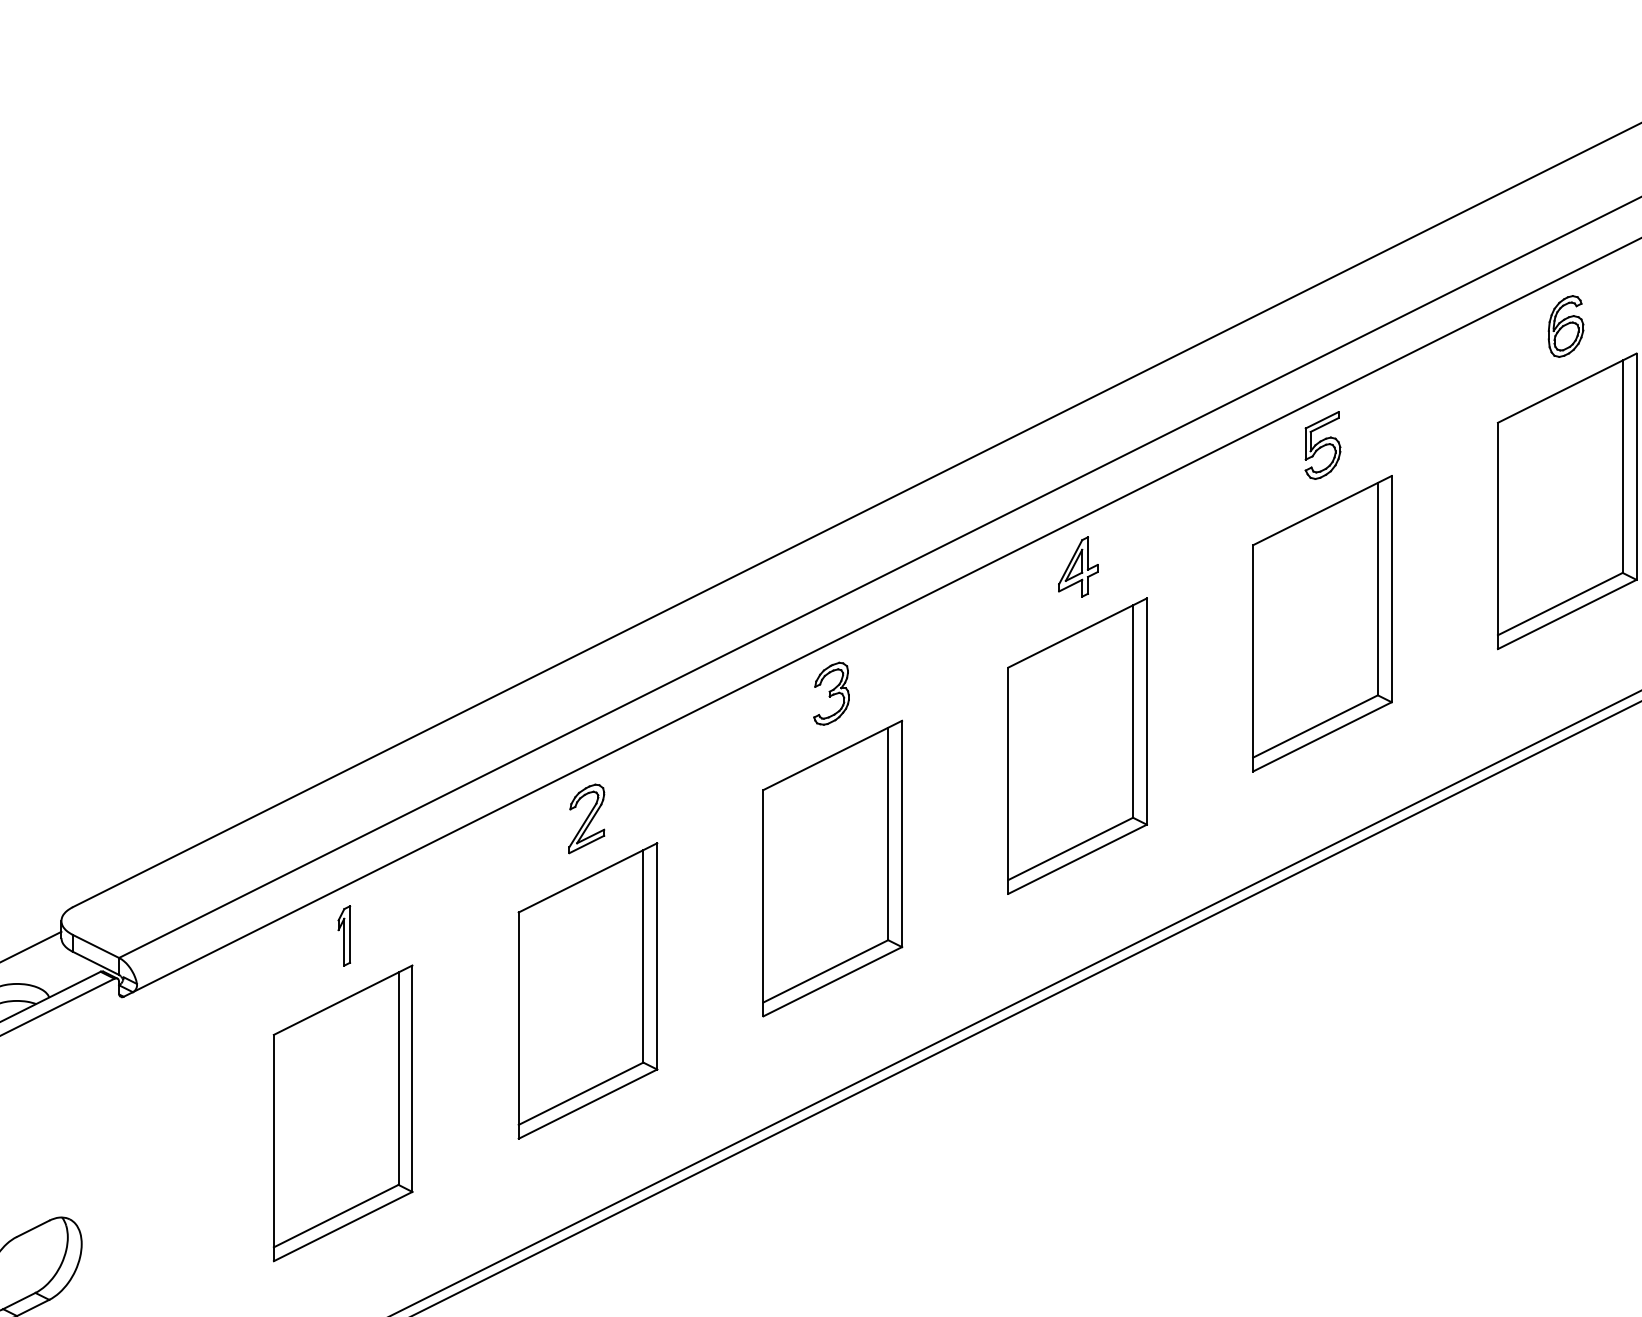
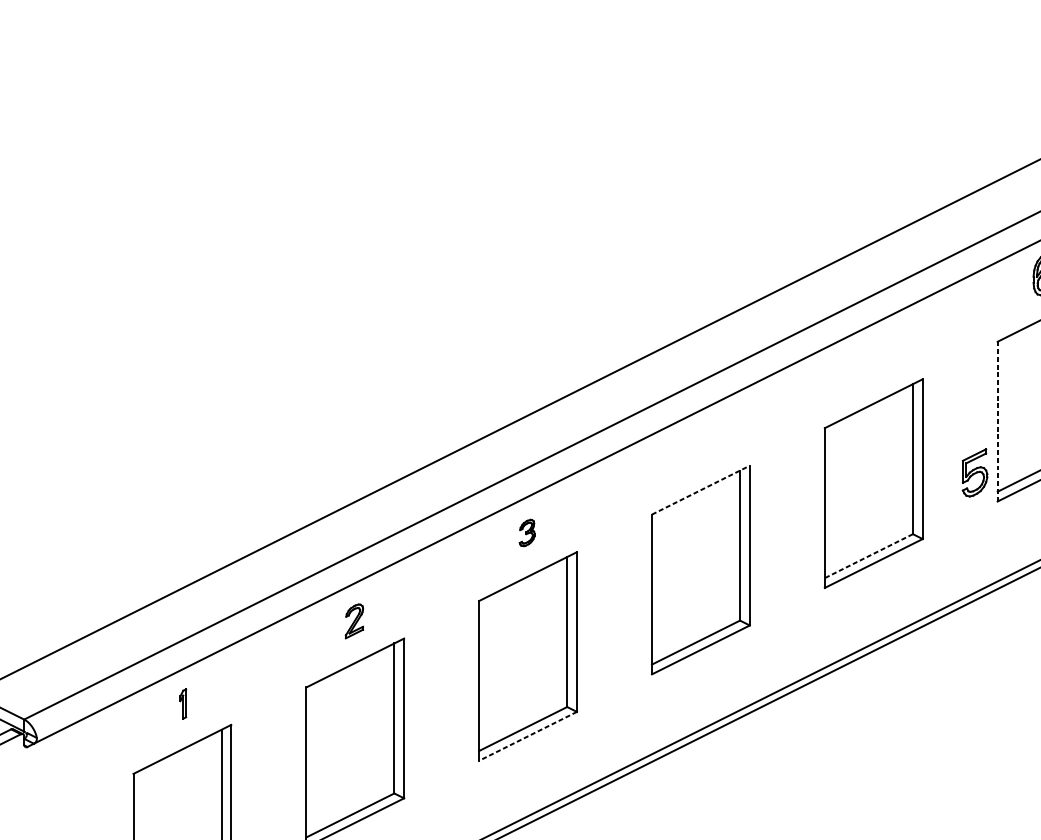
part: (1322, 445) -> (974, 472), moved
line: (1497, 535) -> (997, 421), solid -> dashed
part: (1078, 566) -> (701, 443), removed
line: (1078, 632) -> (701, 489), solid -> dashed
part: (831, 693) -> (527, 532), size x0.6
line: (1315, 726) -> (868, 556), solid -> dashed
part: (586, 818) -> (354, 621), size x0.7
part: (344, 935) -> (183, 703), size x0.7
line: (832, 981) -> (527, 736), solid -> dashed

